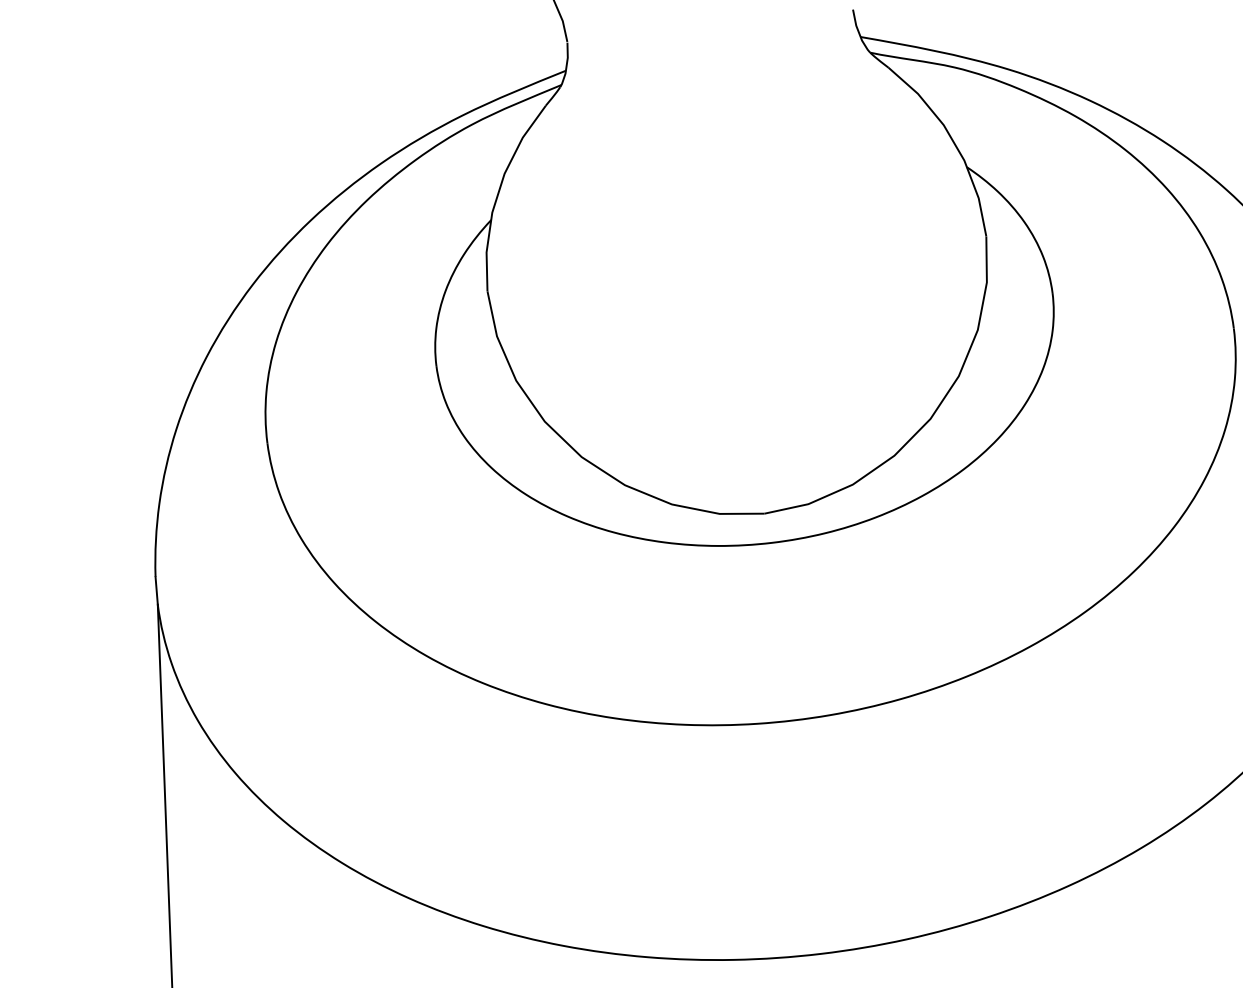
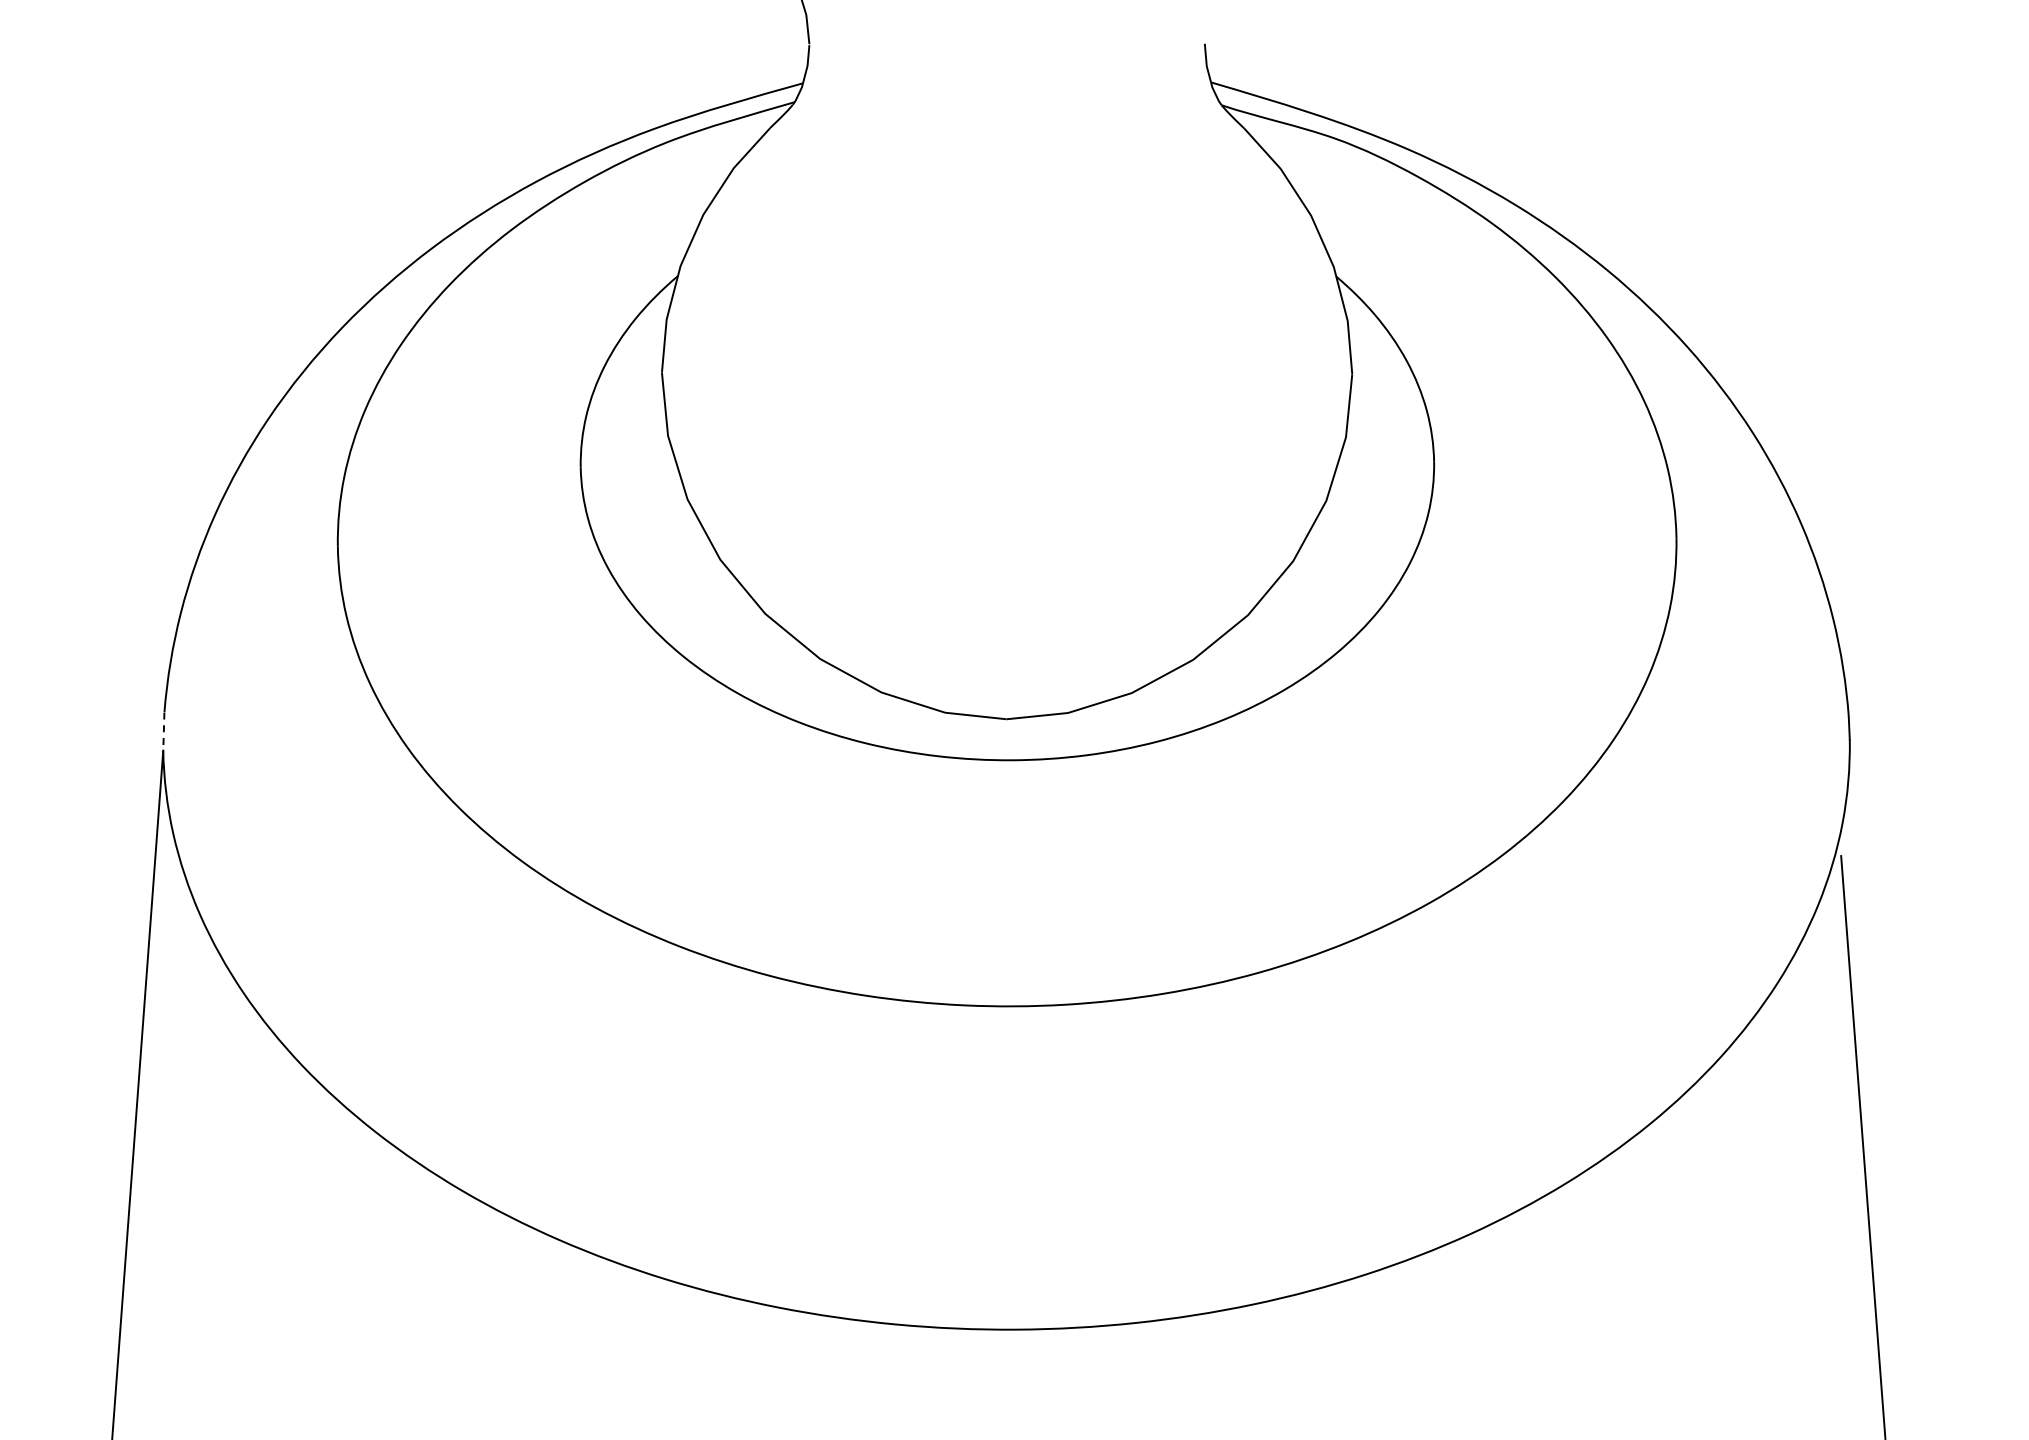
line: (156, 591) -> (163, 732), solid -> dashed

